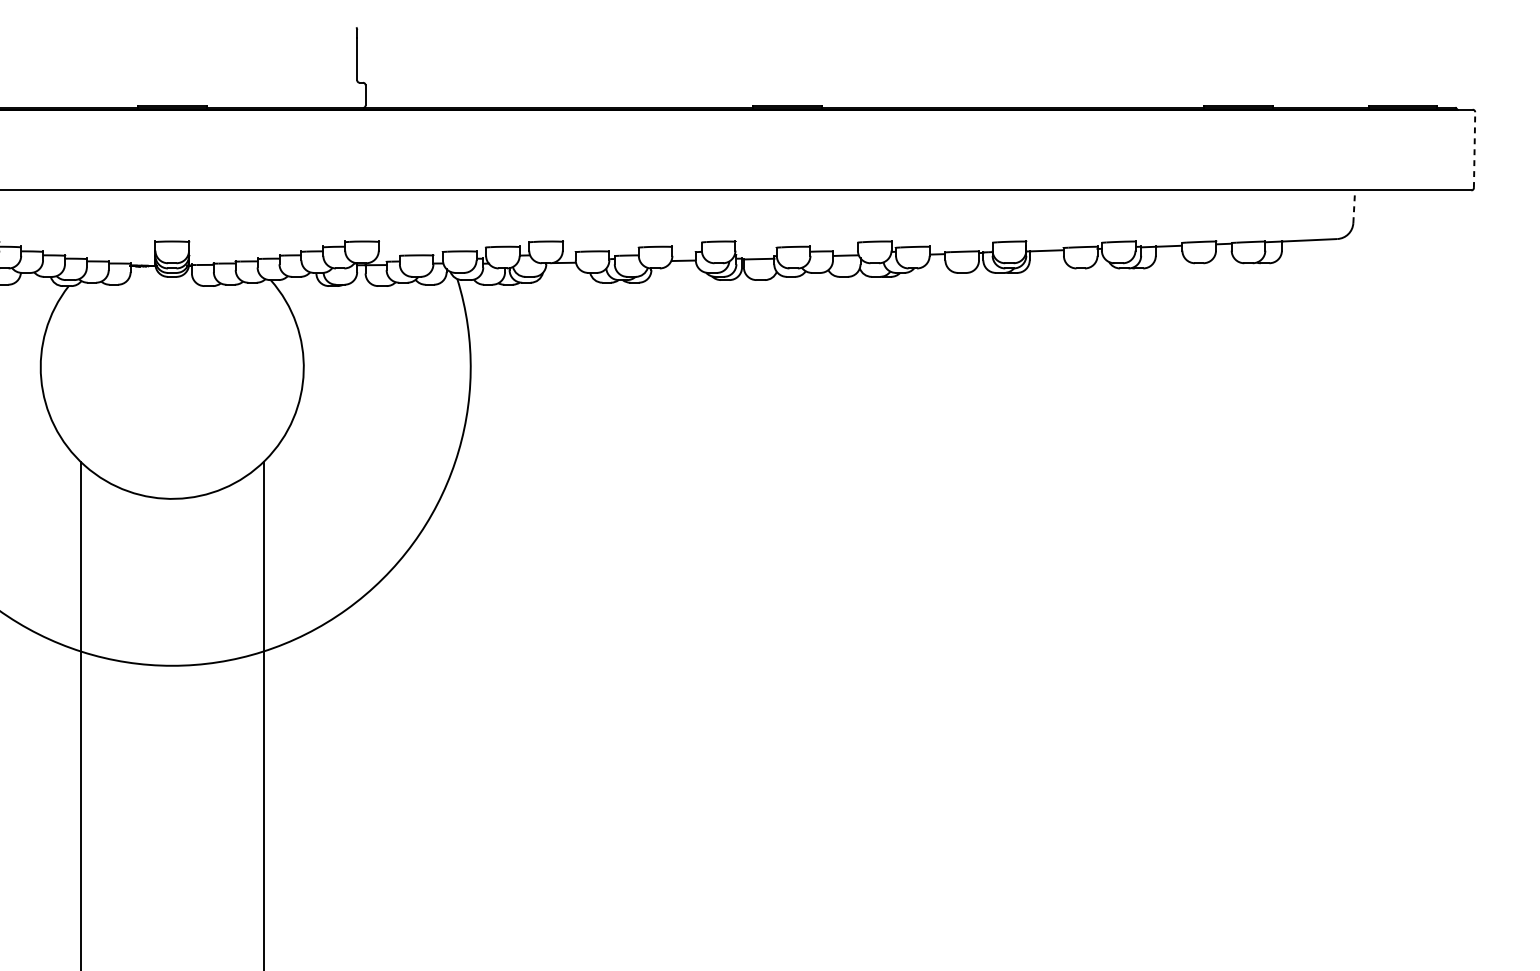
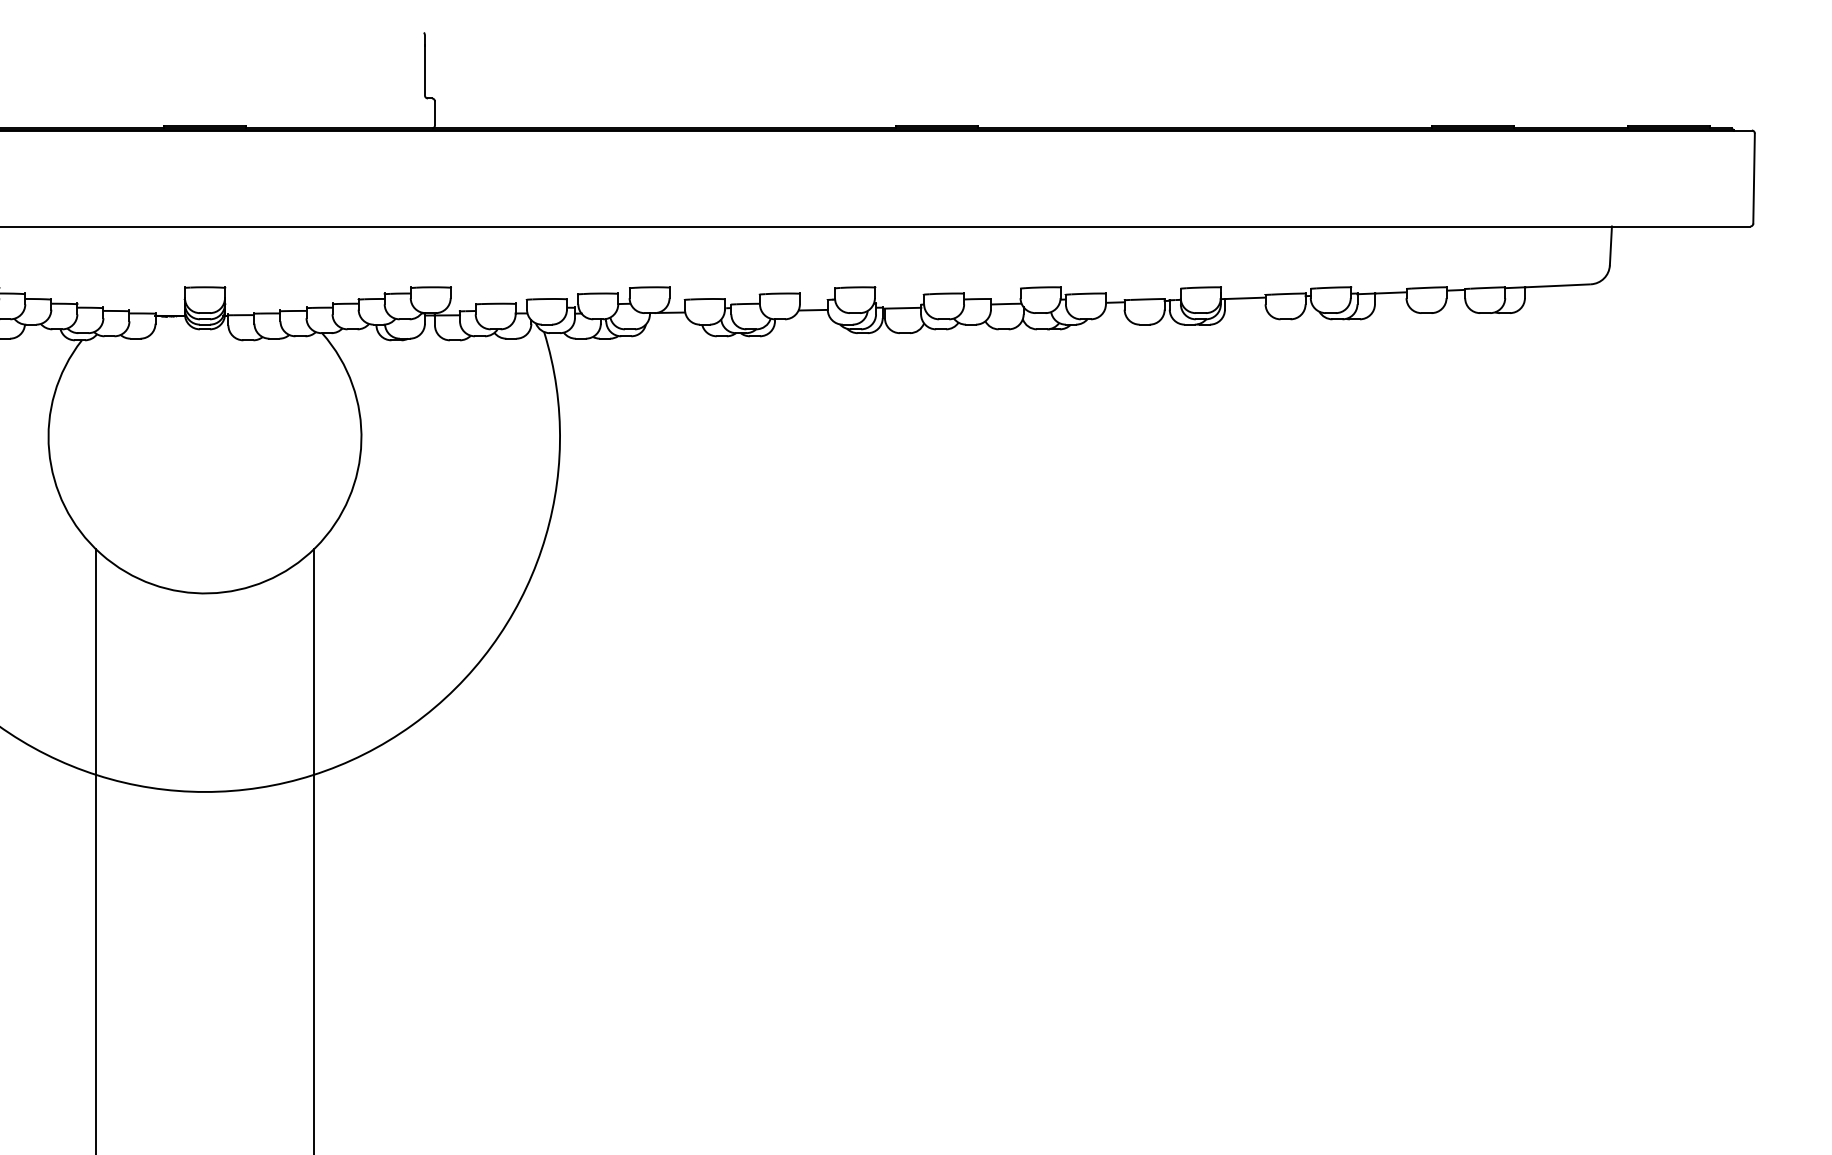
line: (1474, 150) -> (1754, 178), dashed -> solid
line: (1353, 206) -> (1610, 245), dashed -> solid

